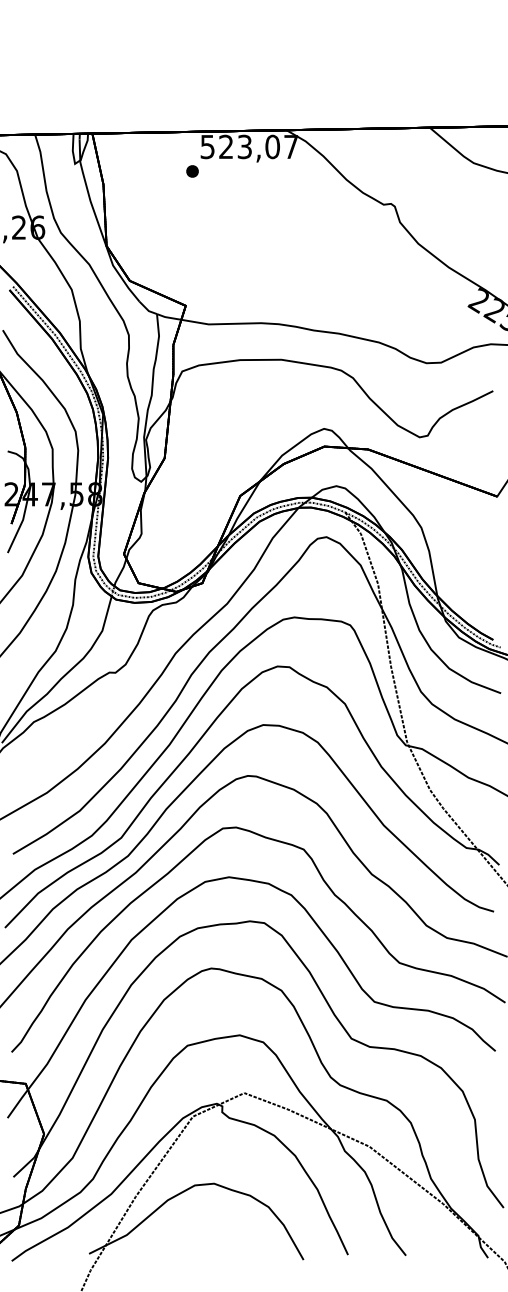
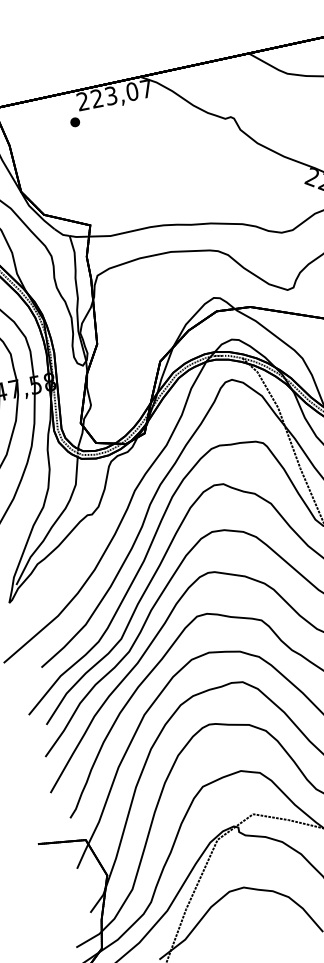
text: (207, 146) -> (82, 101), 523,07 -> 223,07

